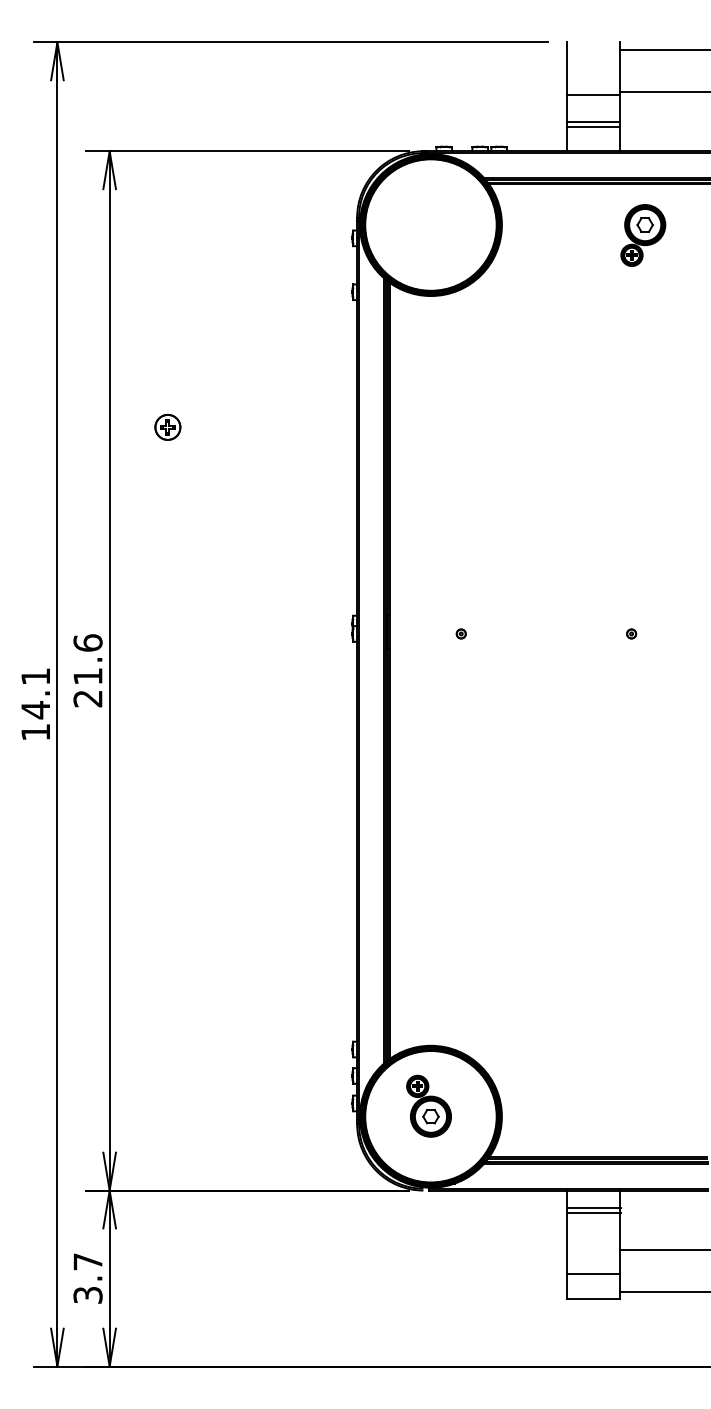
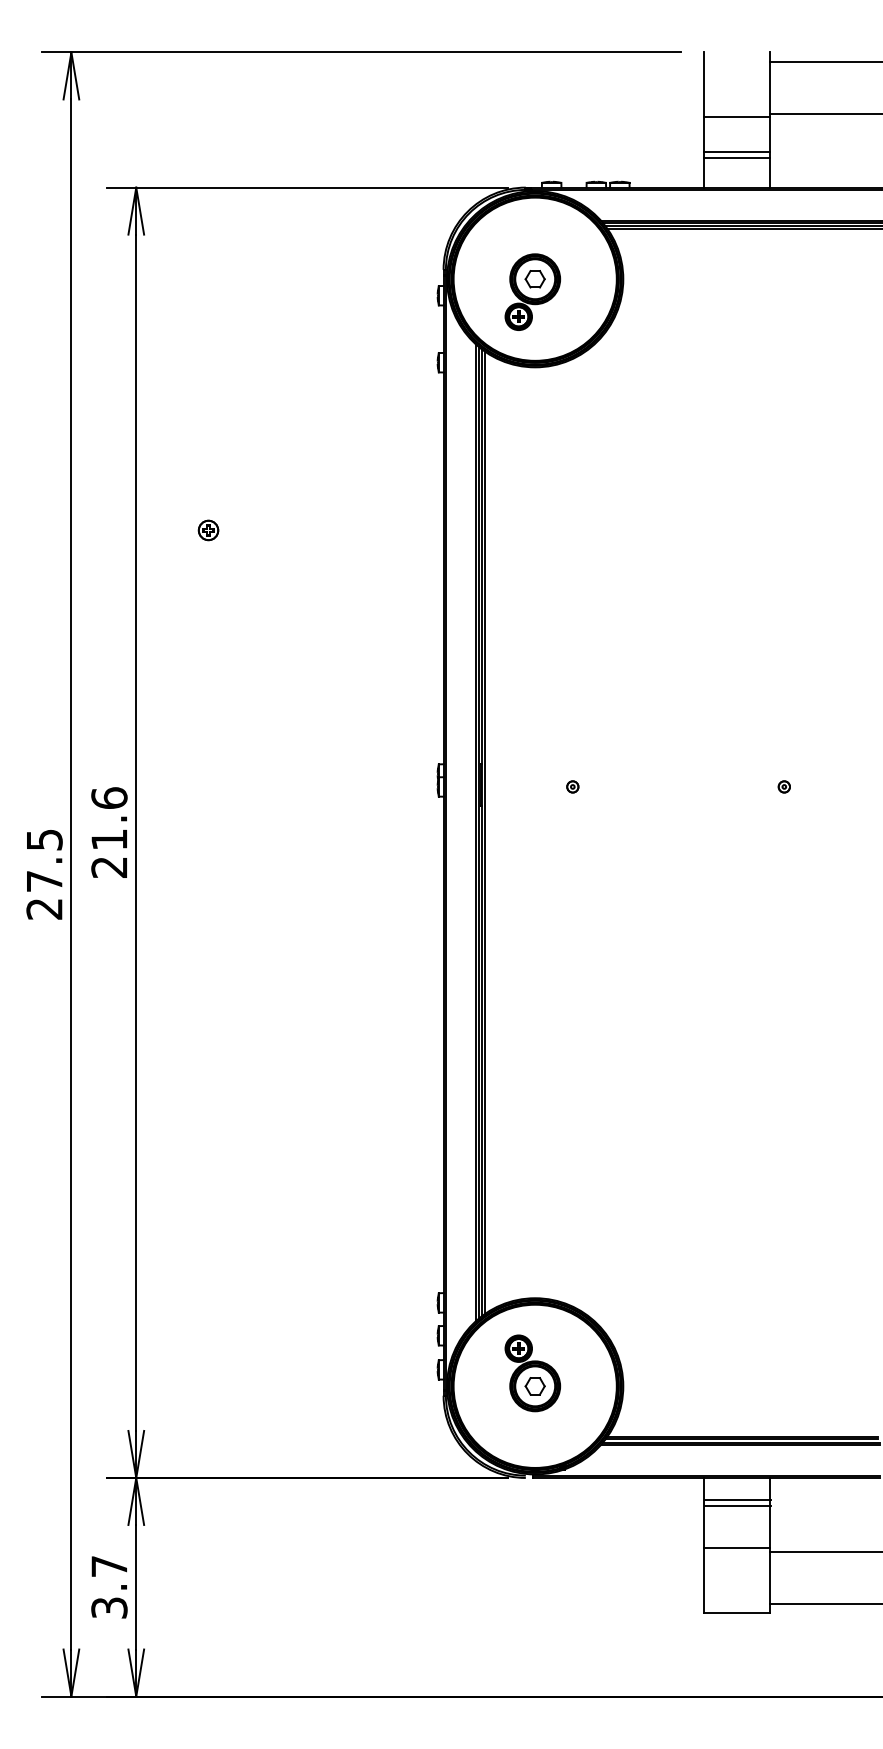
part: (643, 234) -> (532, 291), moved
part: (167, 427) -> (208, 530), size x0.62
text: (35, 704) -> (44, 874), 14.1 -> 27.5
line: (593, 1274) -> (737, 1548), moved

